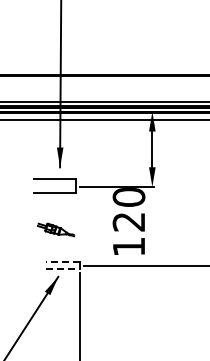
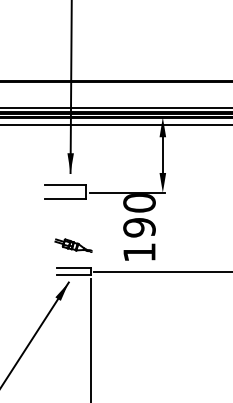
text: (129, 221) -> (139, 227), 120 -> 190
part: (56, 229) -> (73, 245), moved
line: (63, 261) -> (73, 267), dashed -> solid
line: (63, 268) -> (73, 274), dashed -> solid

